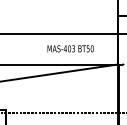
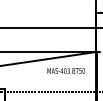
text: (70, 48) -> (66, 70), moved

